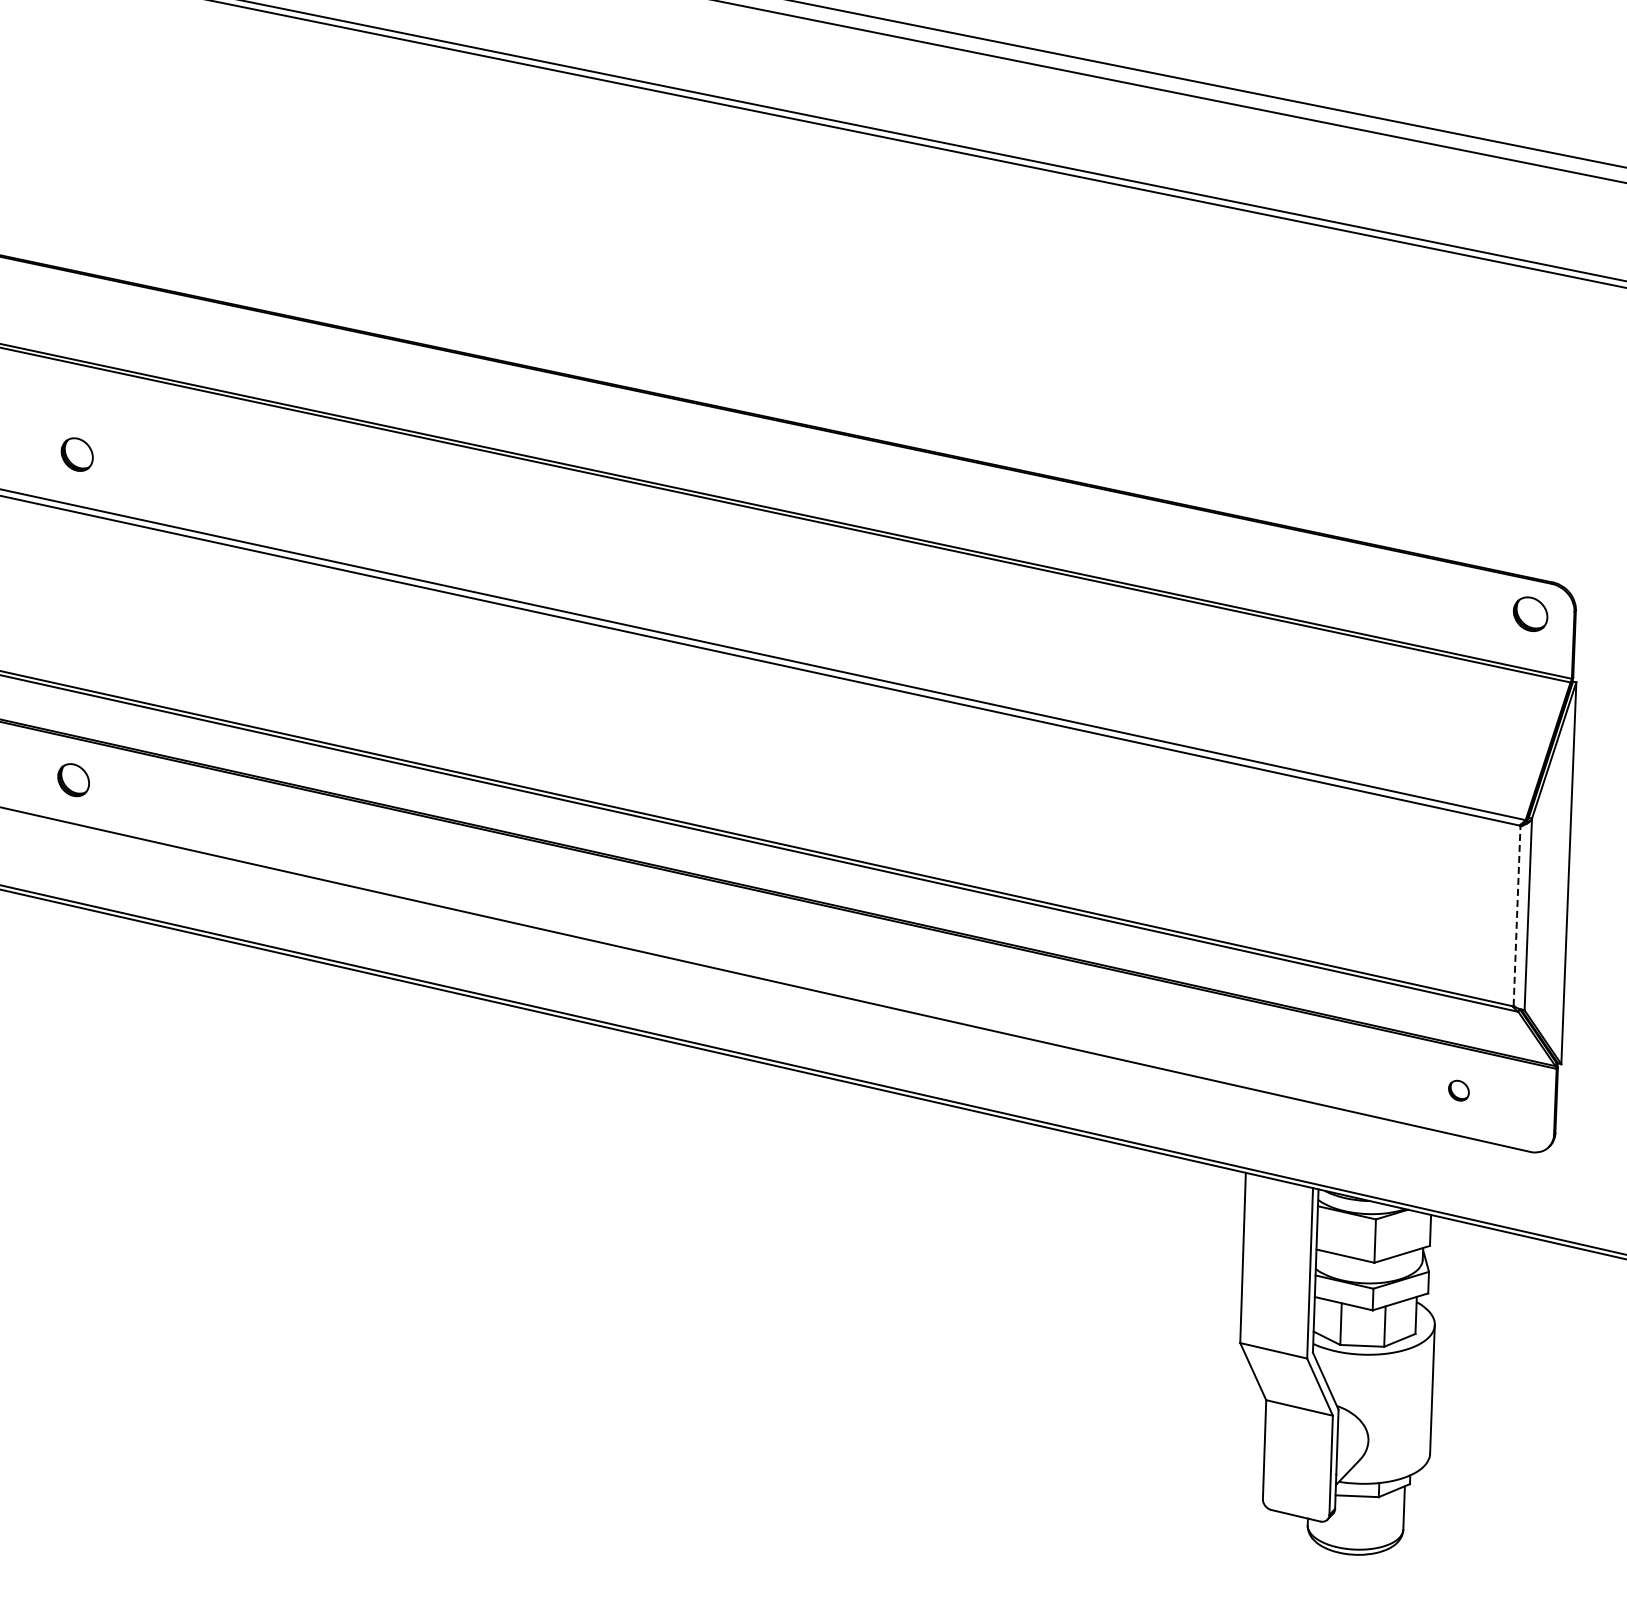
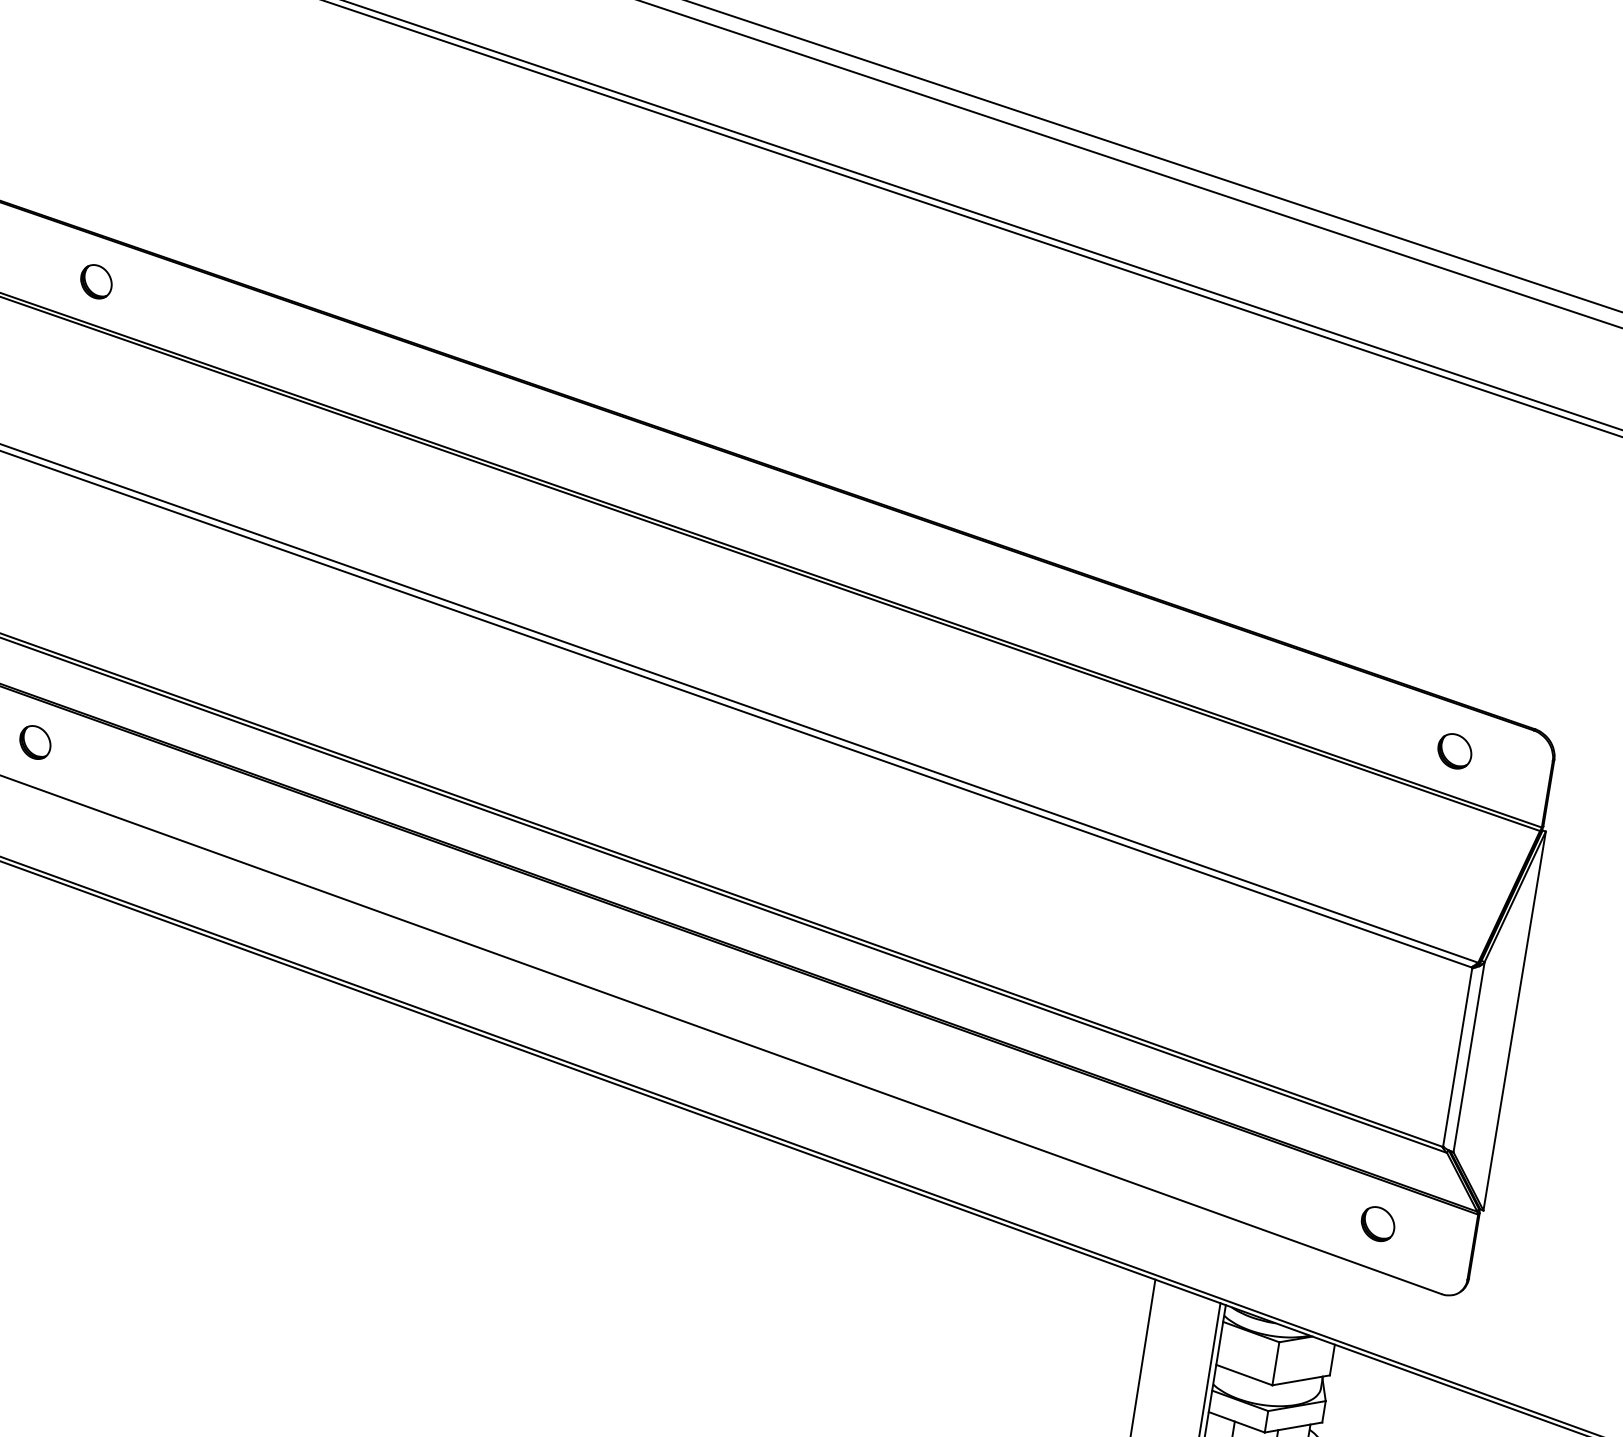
part: (76, 454) -> (95, 281), moved
part: (1530, 613) -> (1454, 750), moved
line: (1517, 916) -> (1458, 1057), dashed -> solid
part: (1458, 1090) -> (1377, 1223), size x1.67

